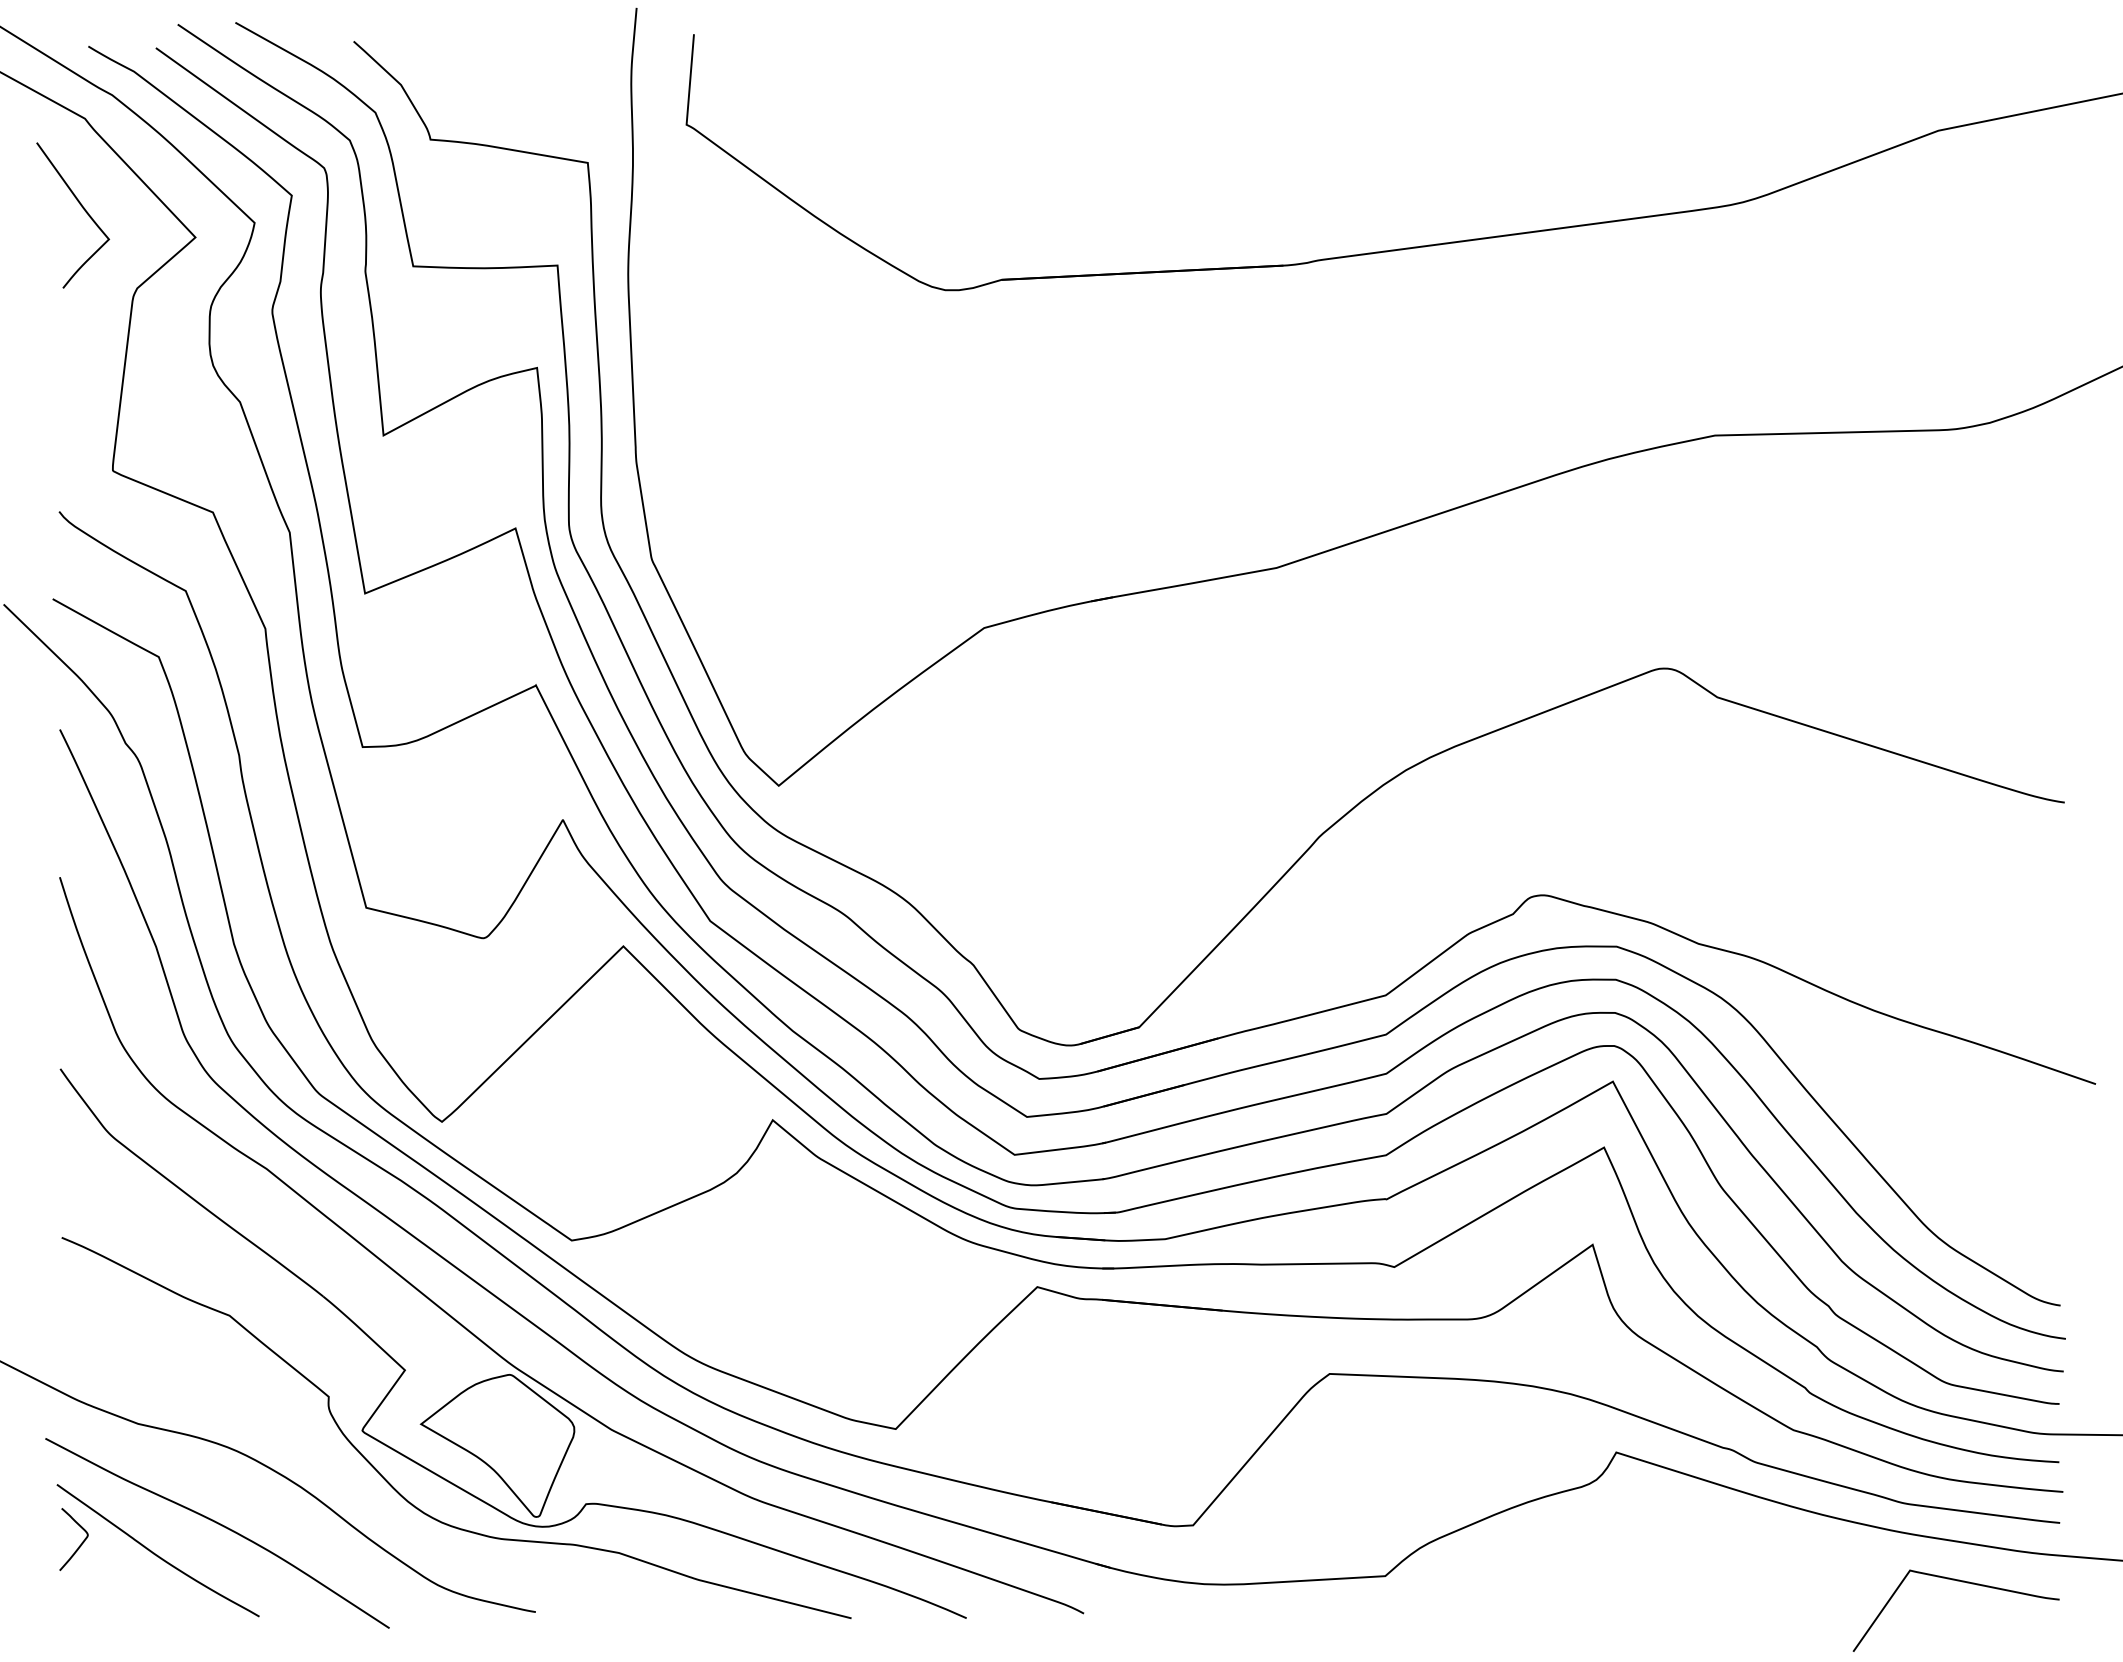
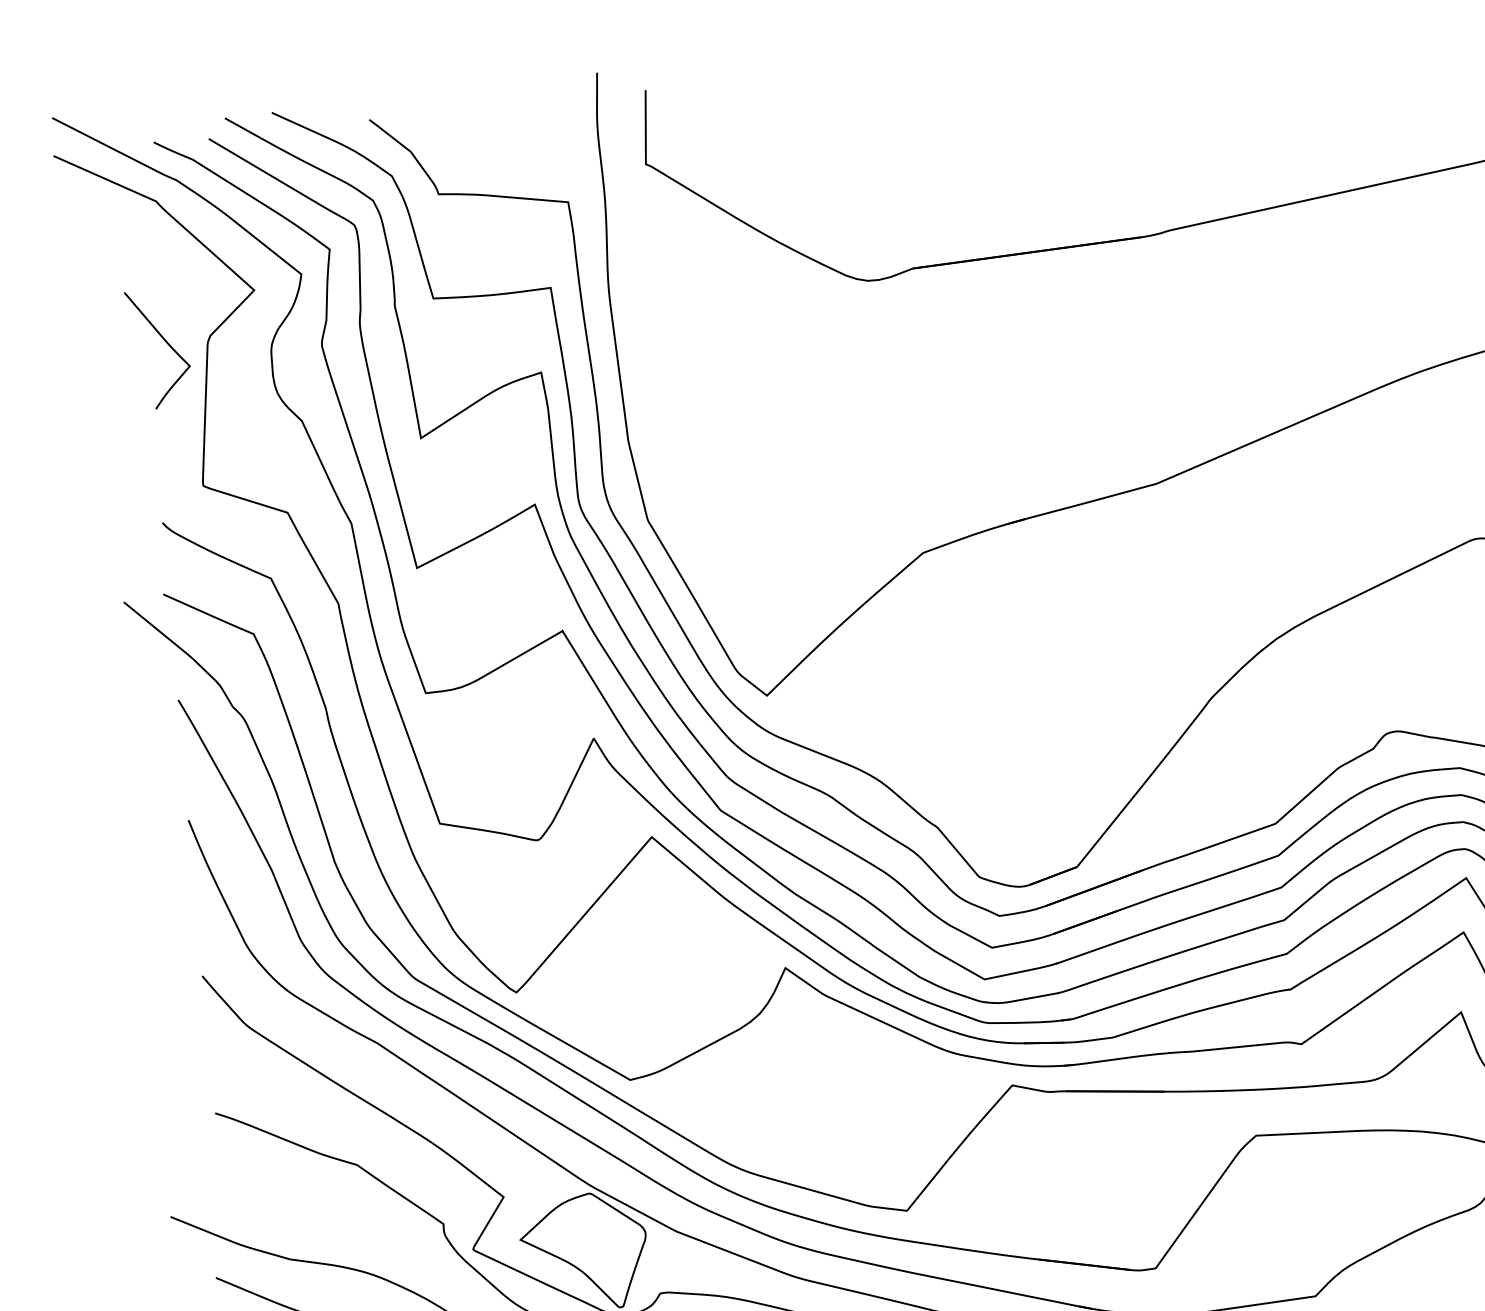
curve: (82, 208) -> (166, 342), moved

